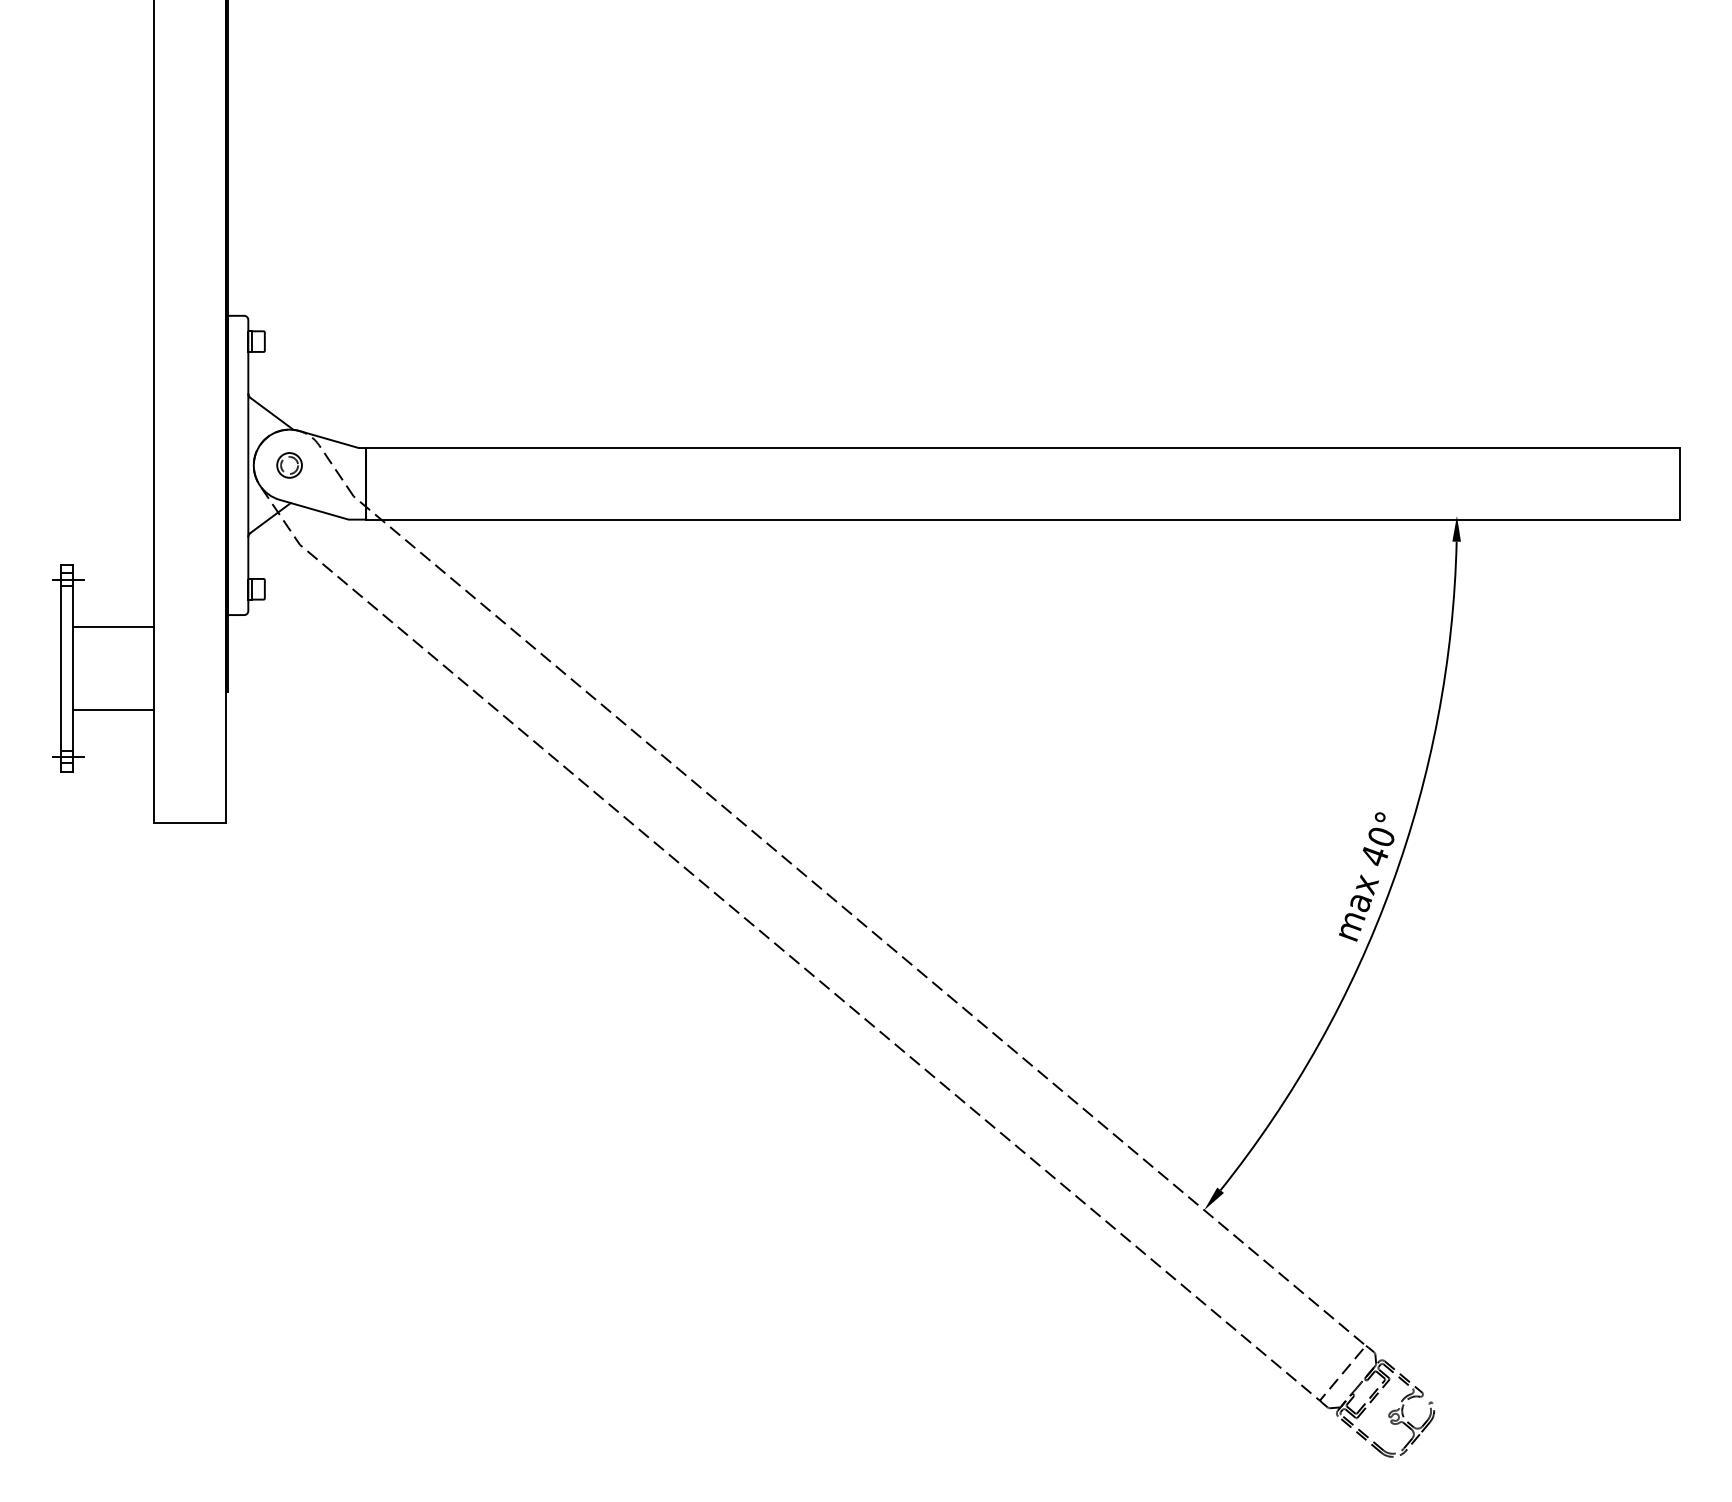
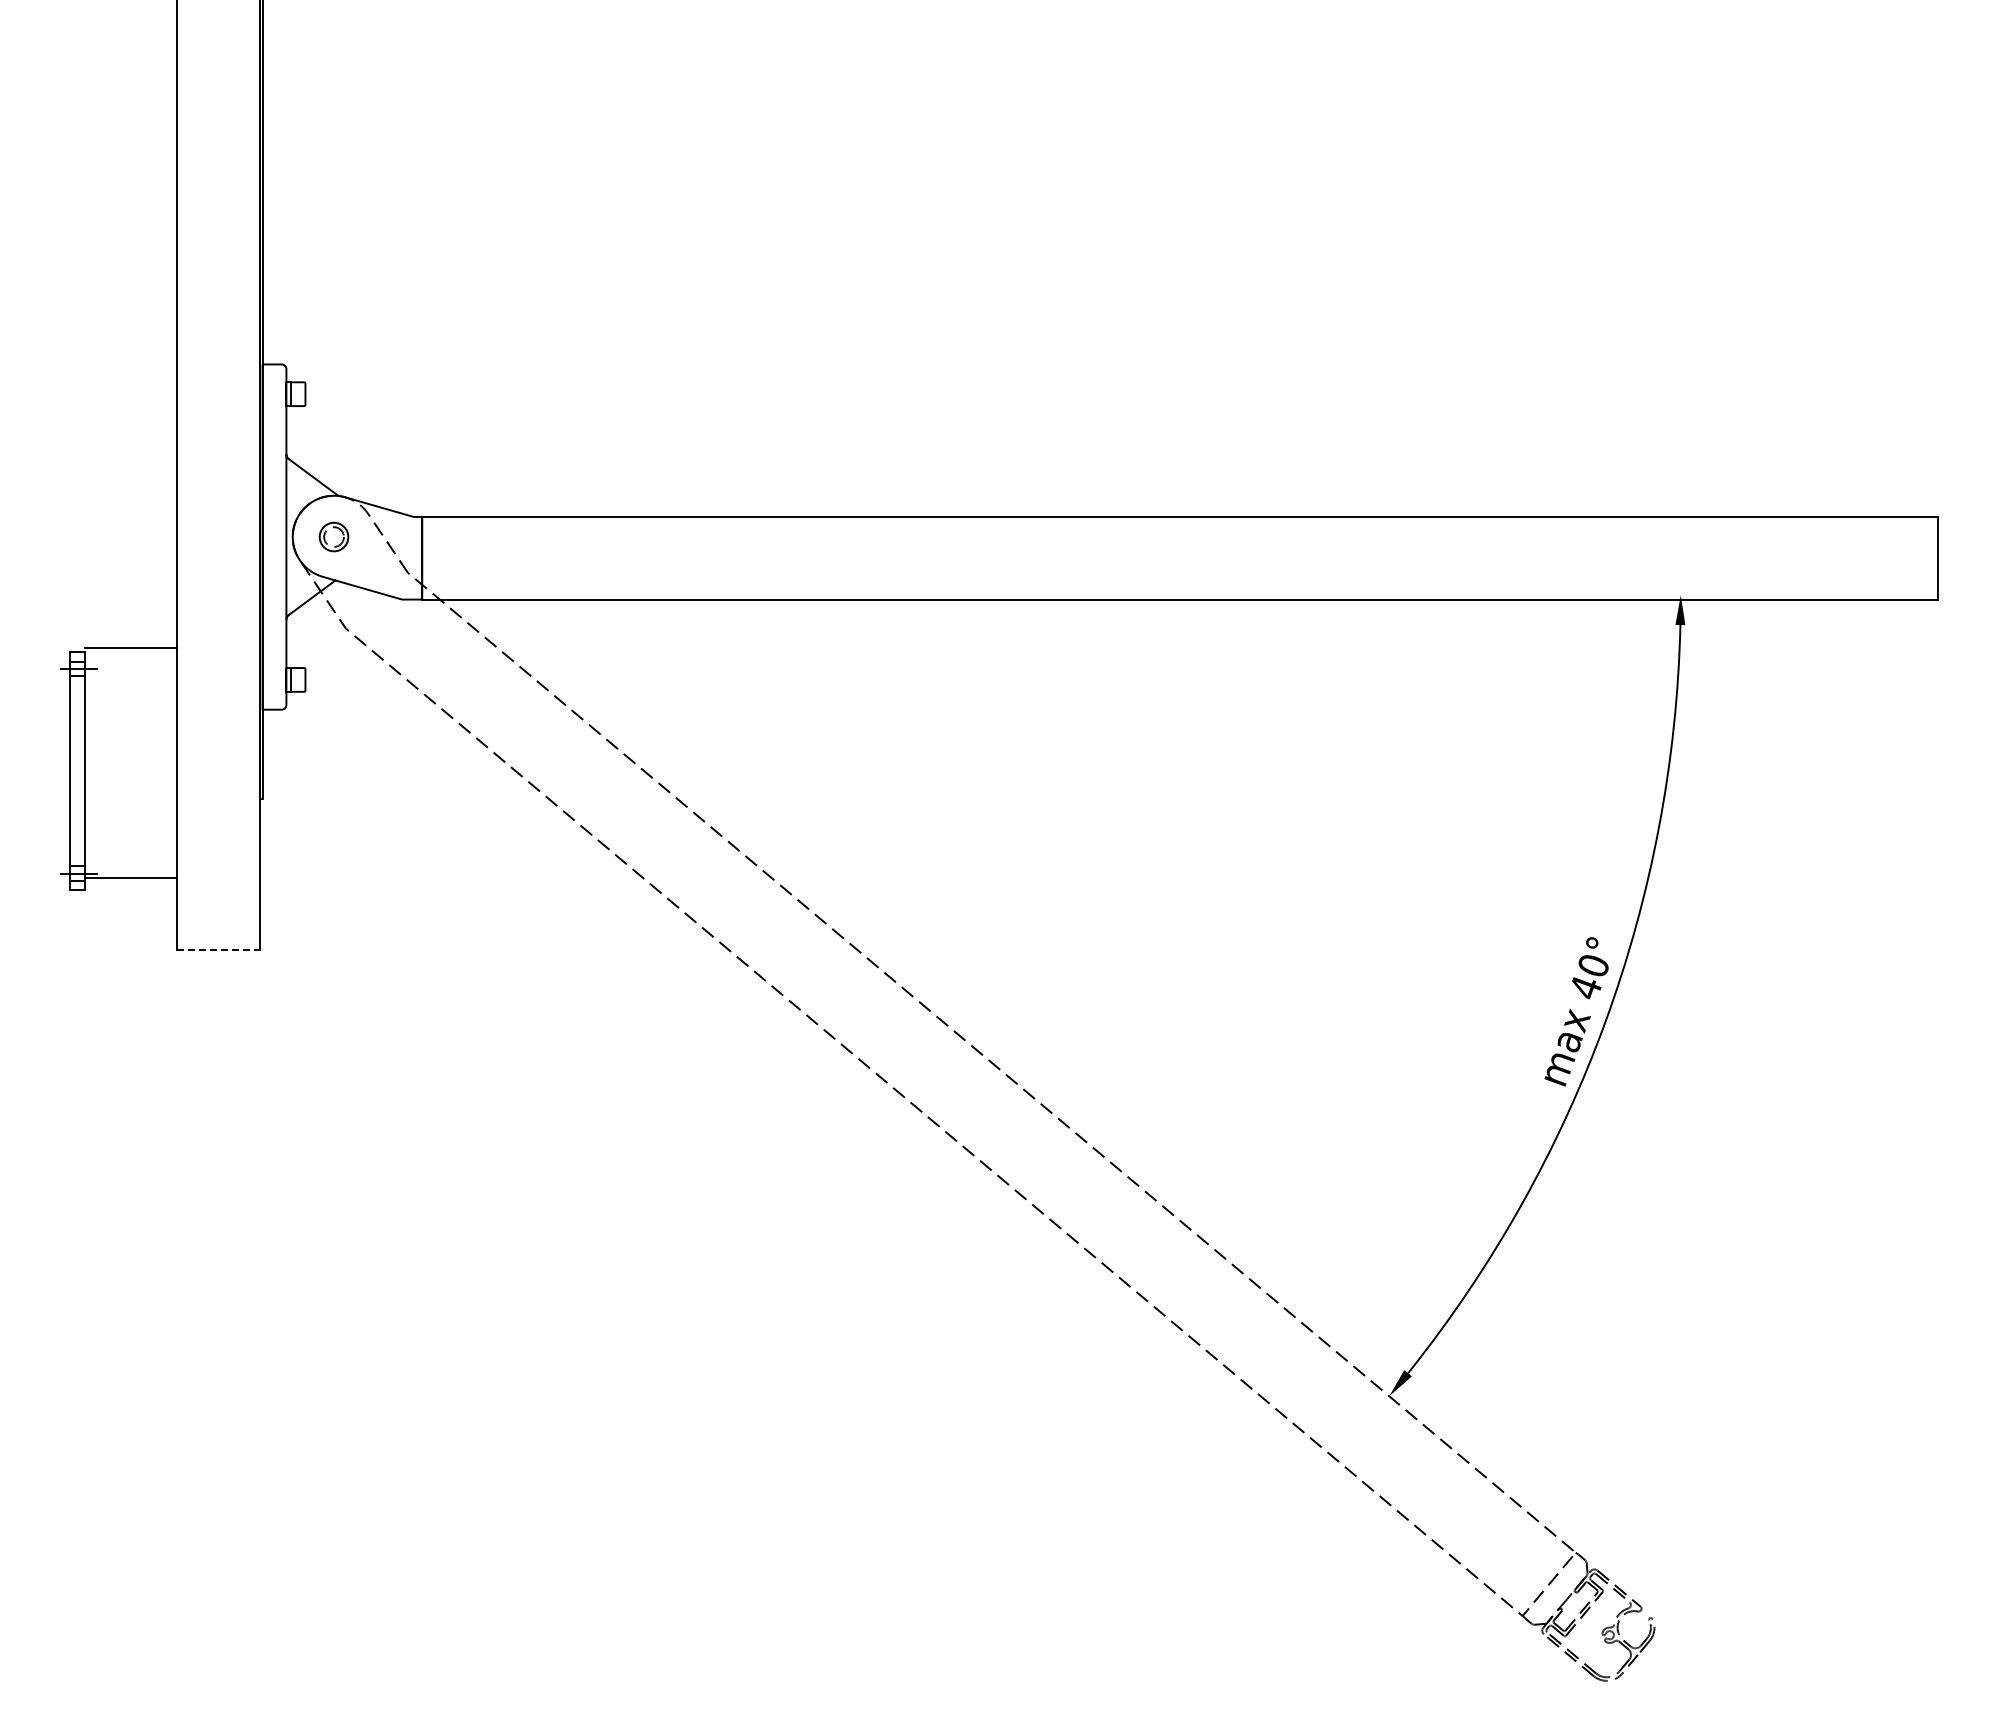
line: (113, 627) -> (130, 647), moved
line: (113, 709) -> (130, 877), moved
line: (190, 822) -> (219, 949), solid -> dashed

